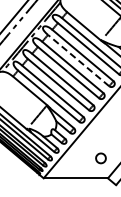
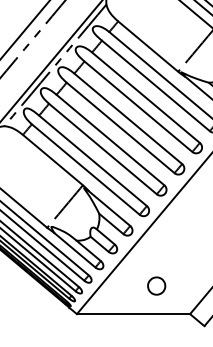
line: (78, 60) -> (138, 106), dashed -> solid
part: (100, 158) -> (155, 286), moved

